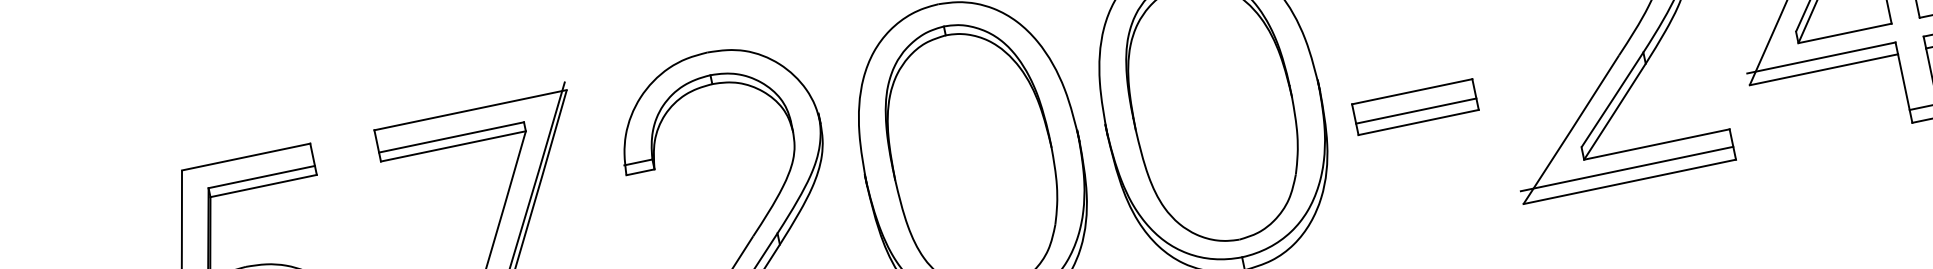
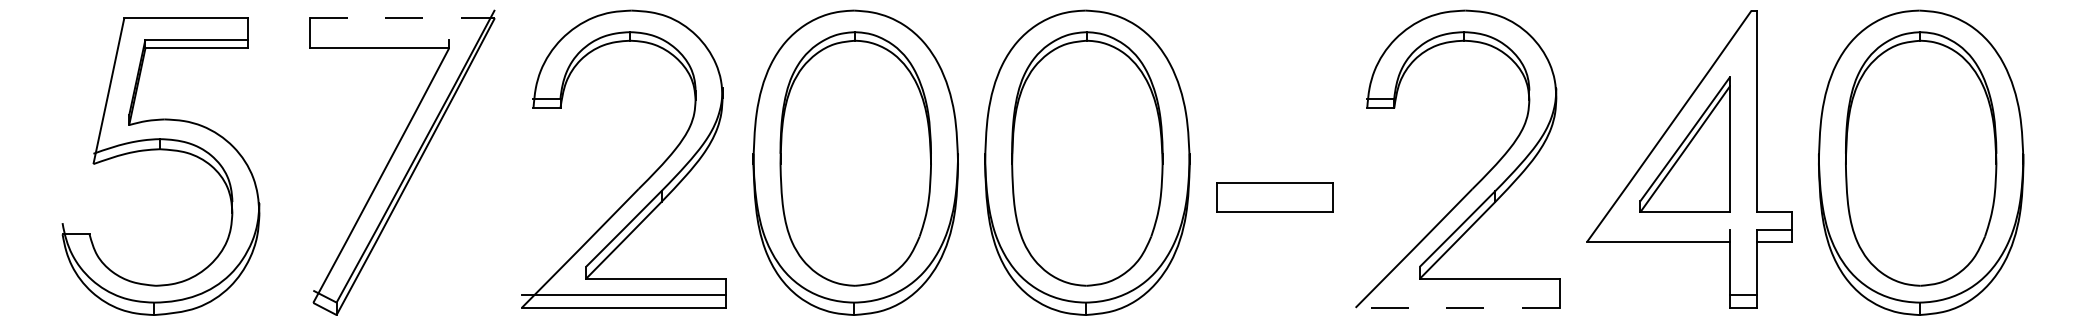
line: (1821, 58) -> (1658, 230), removed
line: (470, 110) -> (402, 18), solid -> dashed
line: (1416, 111) -> (1274, 201), removed
line: (451, 137) -> (379, 39), removed
line: (1626, 169) -> (1457, 295), removed
line: (1629, 181) -> (1457, 307), solid -> dashed

